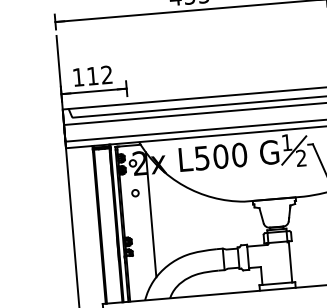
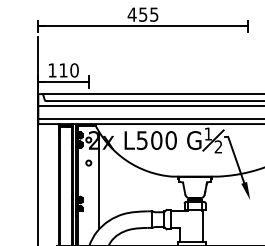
text: (106, 75) -> (74, 70), 112 -> 110

